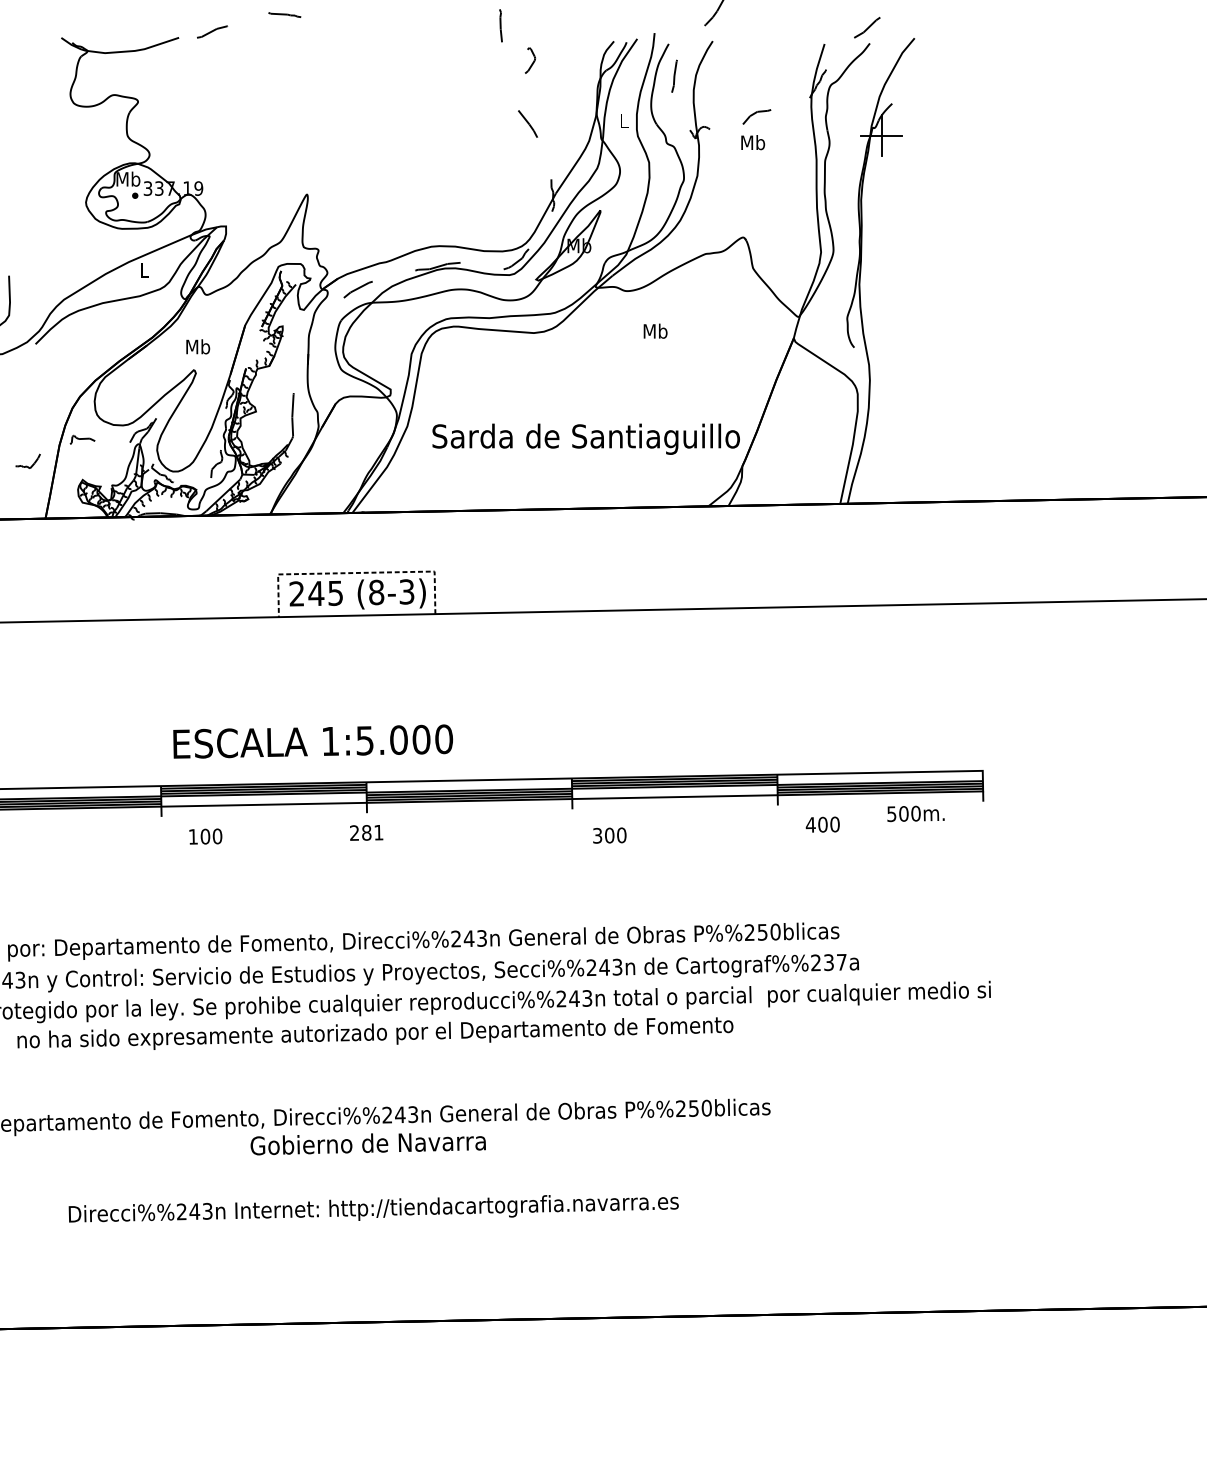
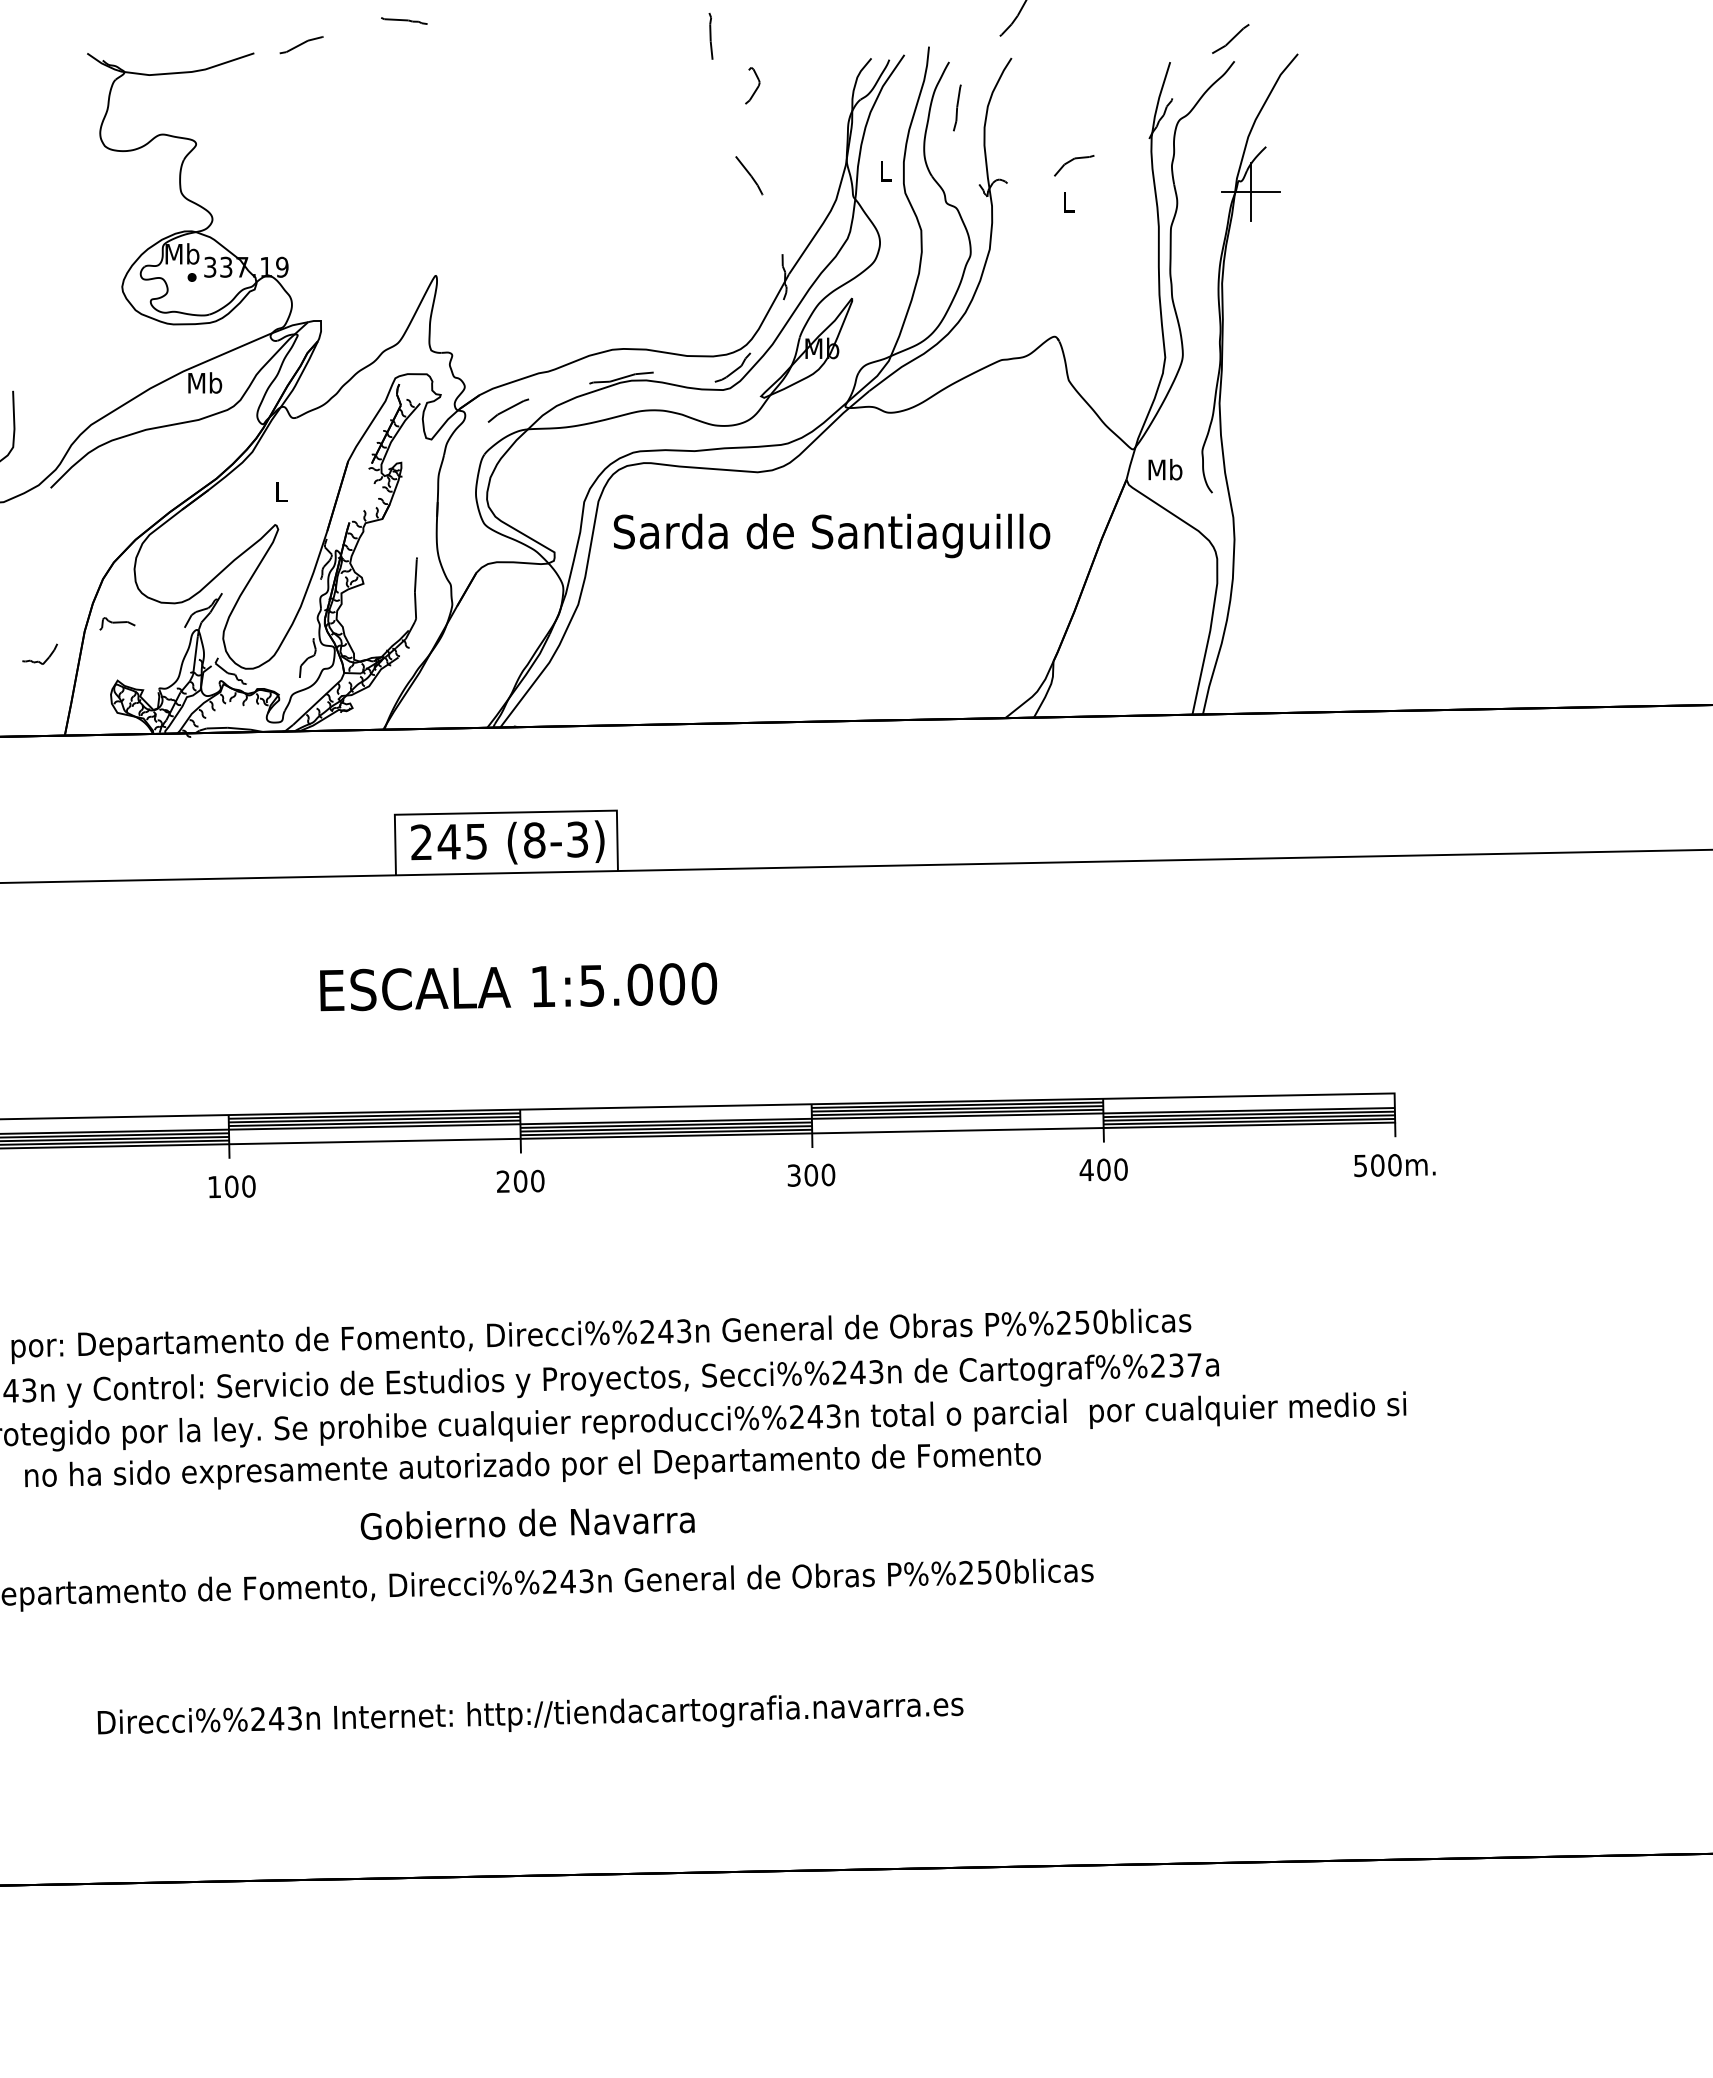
text: (752, 142) -> (1068, 201), Mb -> L
text: (144, 269) -> (205, 382), L -> Mb
text: (655, 331) -> (1165, 469), moved
text: (198, 346) -> (281, 491), Mb -> L
text: (585, 438) -> (831, 535), moved
line: (356, 572) -> (505, 812), dashed -> solid
text: (313, 741) -> (518, 986), moved
text: (915, 813) -> (1394, 1165), moved
text: (822, 824) -> (1103, 1169), moved
text: (372, 832) -> (528, 1180), 281 -> 200
text: (609, 835) -> (811, 1174), moved
text: (205, 836) -> (231, 1186), moved
text: (368, 1143) -> (527, 1523), moved

